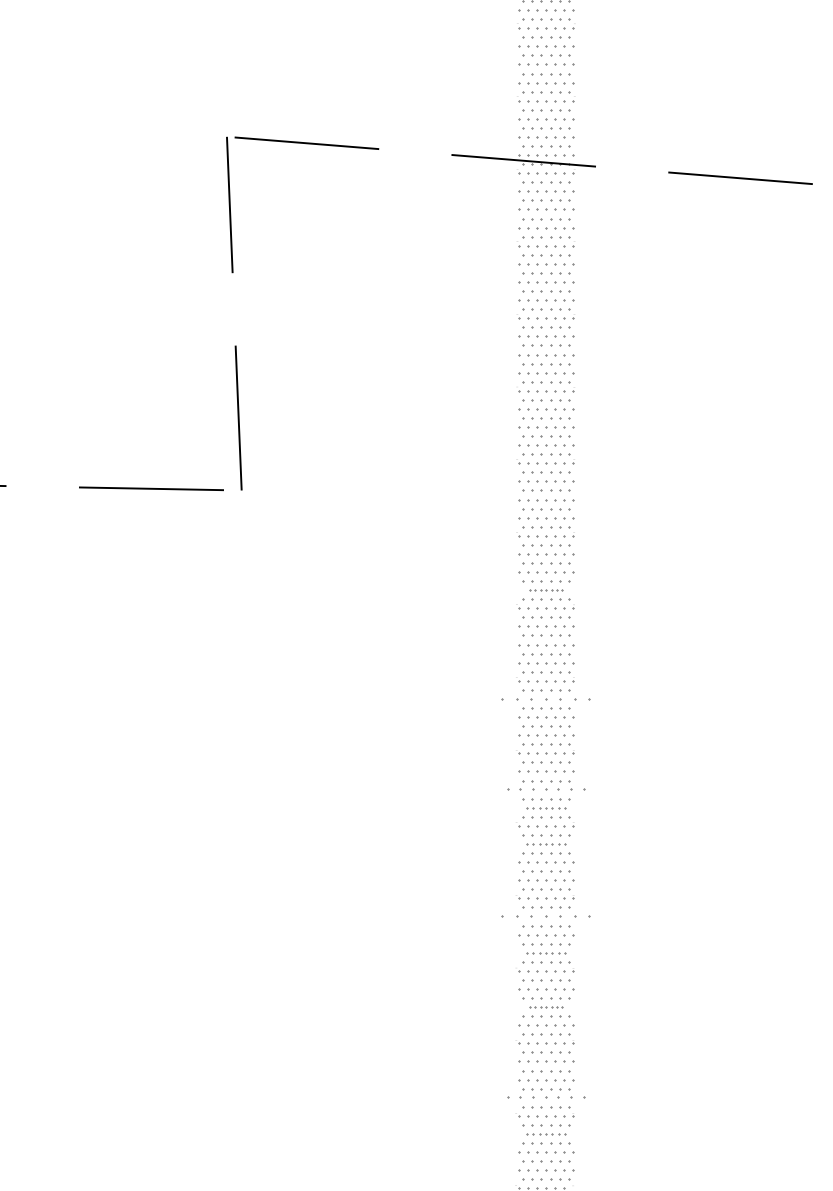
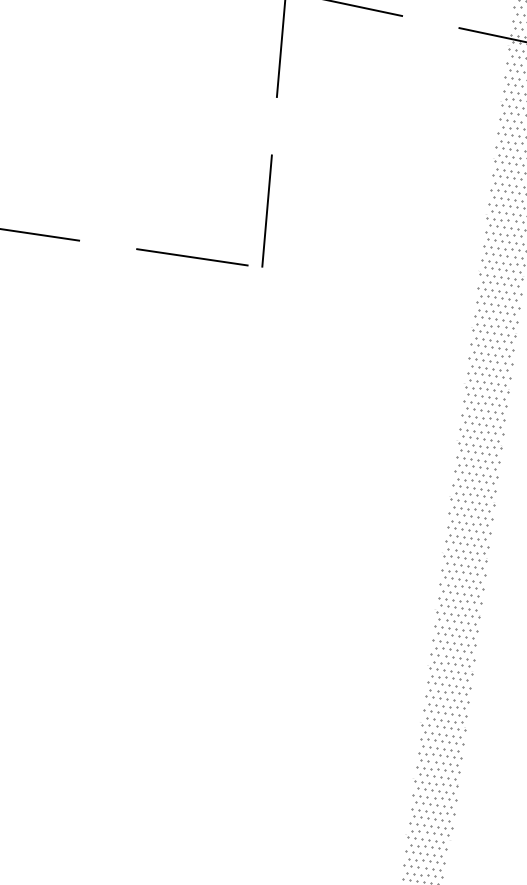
part: (546, 590) -> (489, 375), size x1.67
part: (546, 699) -> (478, 460), size x0.62
part: (546, 790) -> (469, 530), size x0.71
part: (546, 808) -> (467, 544), size x1.43
part: (546, 844) -> (463, 572), size x1.43
part: (546, 916) -> (456, 628), size x0.62
part: (546, 953) -> (452, 657), size x1.43
part: (546, 1007) -> (447, 699), size x1.67
part: (546, 1098) -> (438, 770), size x0.71
part: (546, 1134) -> (434, 798), size x1.43

